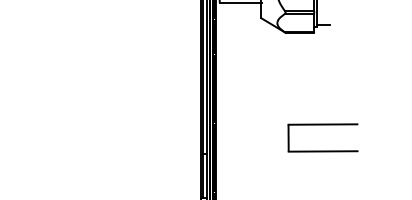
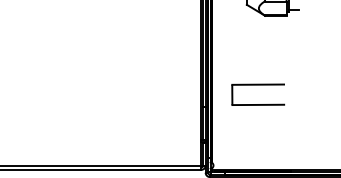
part: (322, 125) -> (257, 85), moved

